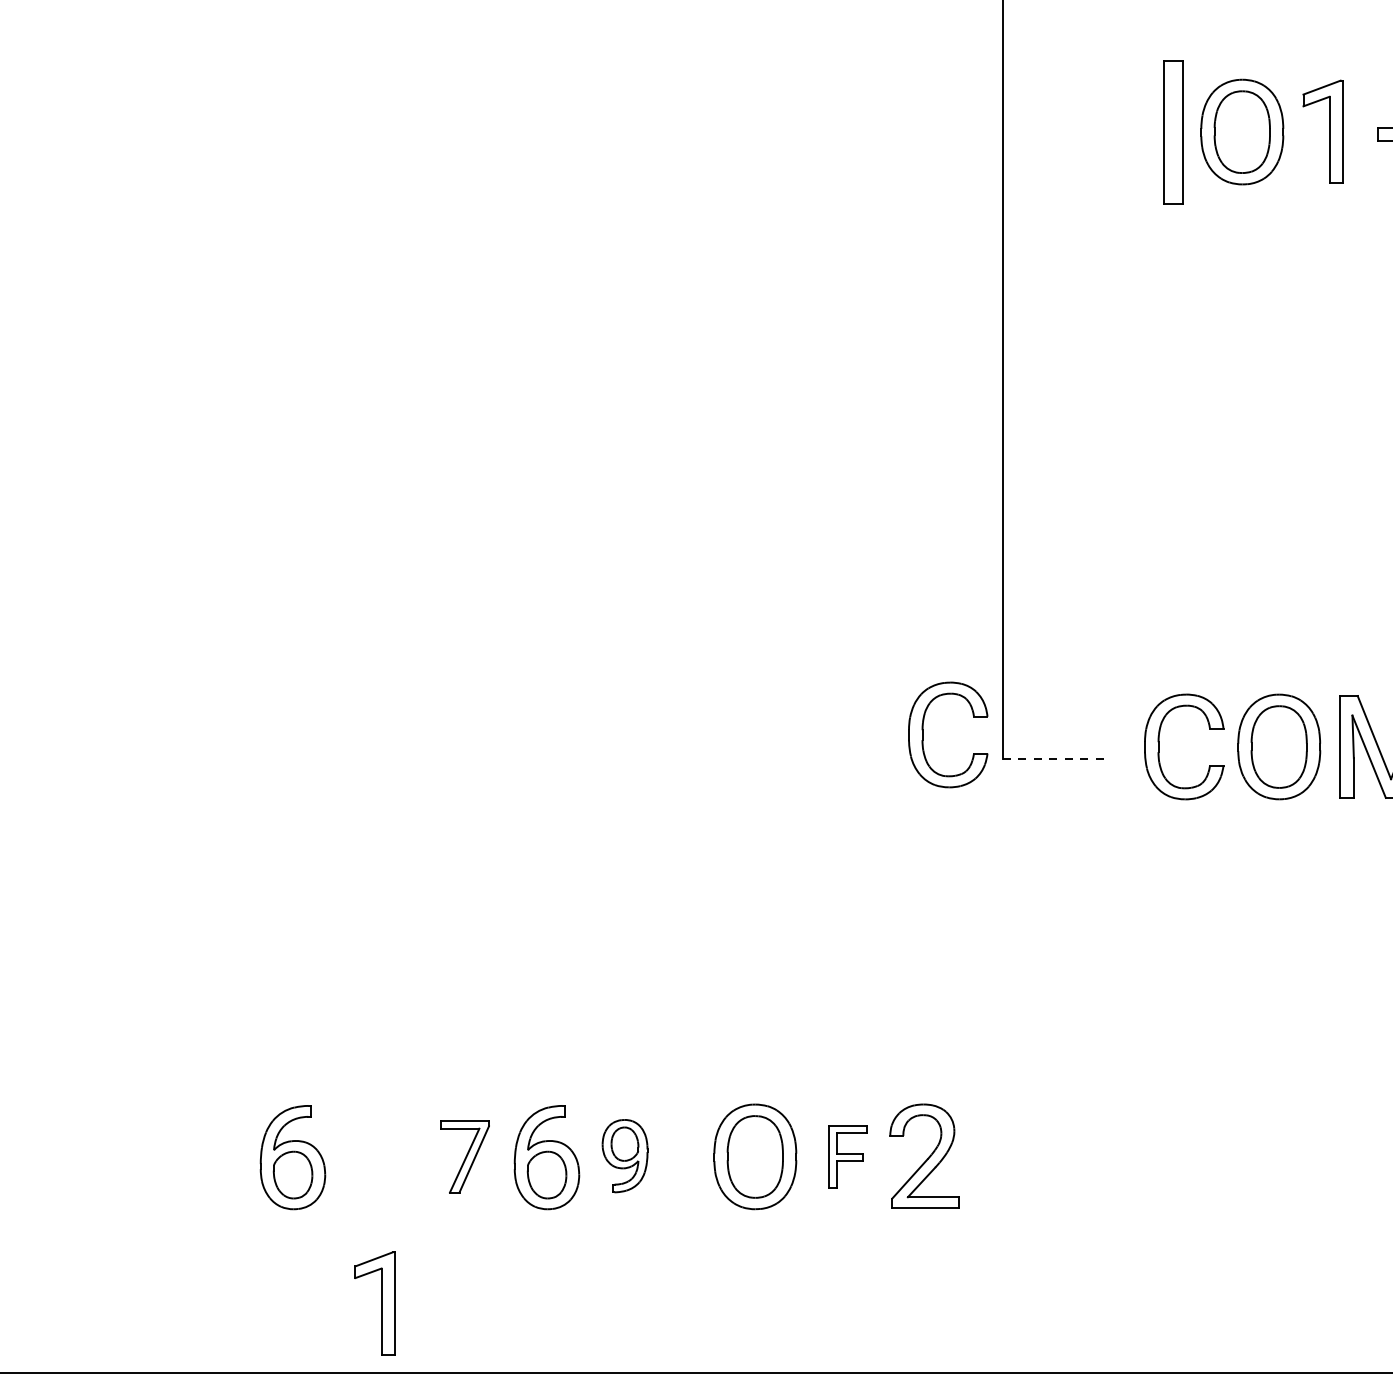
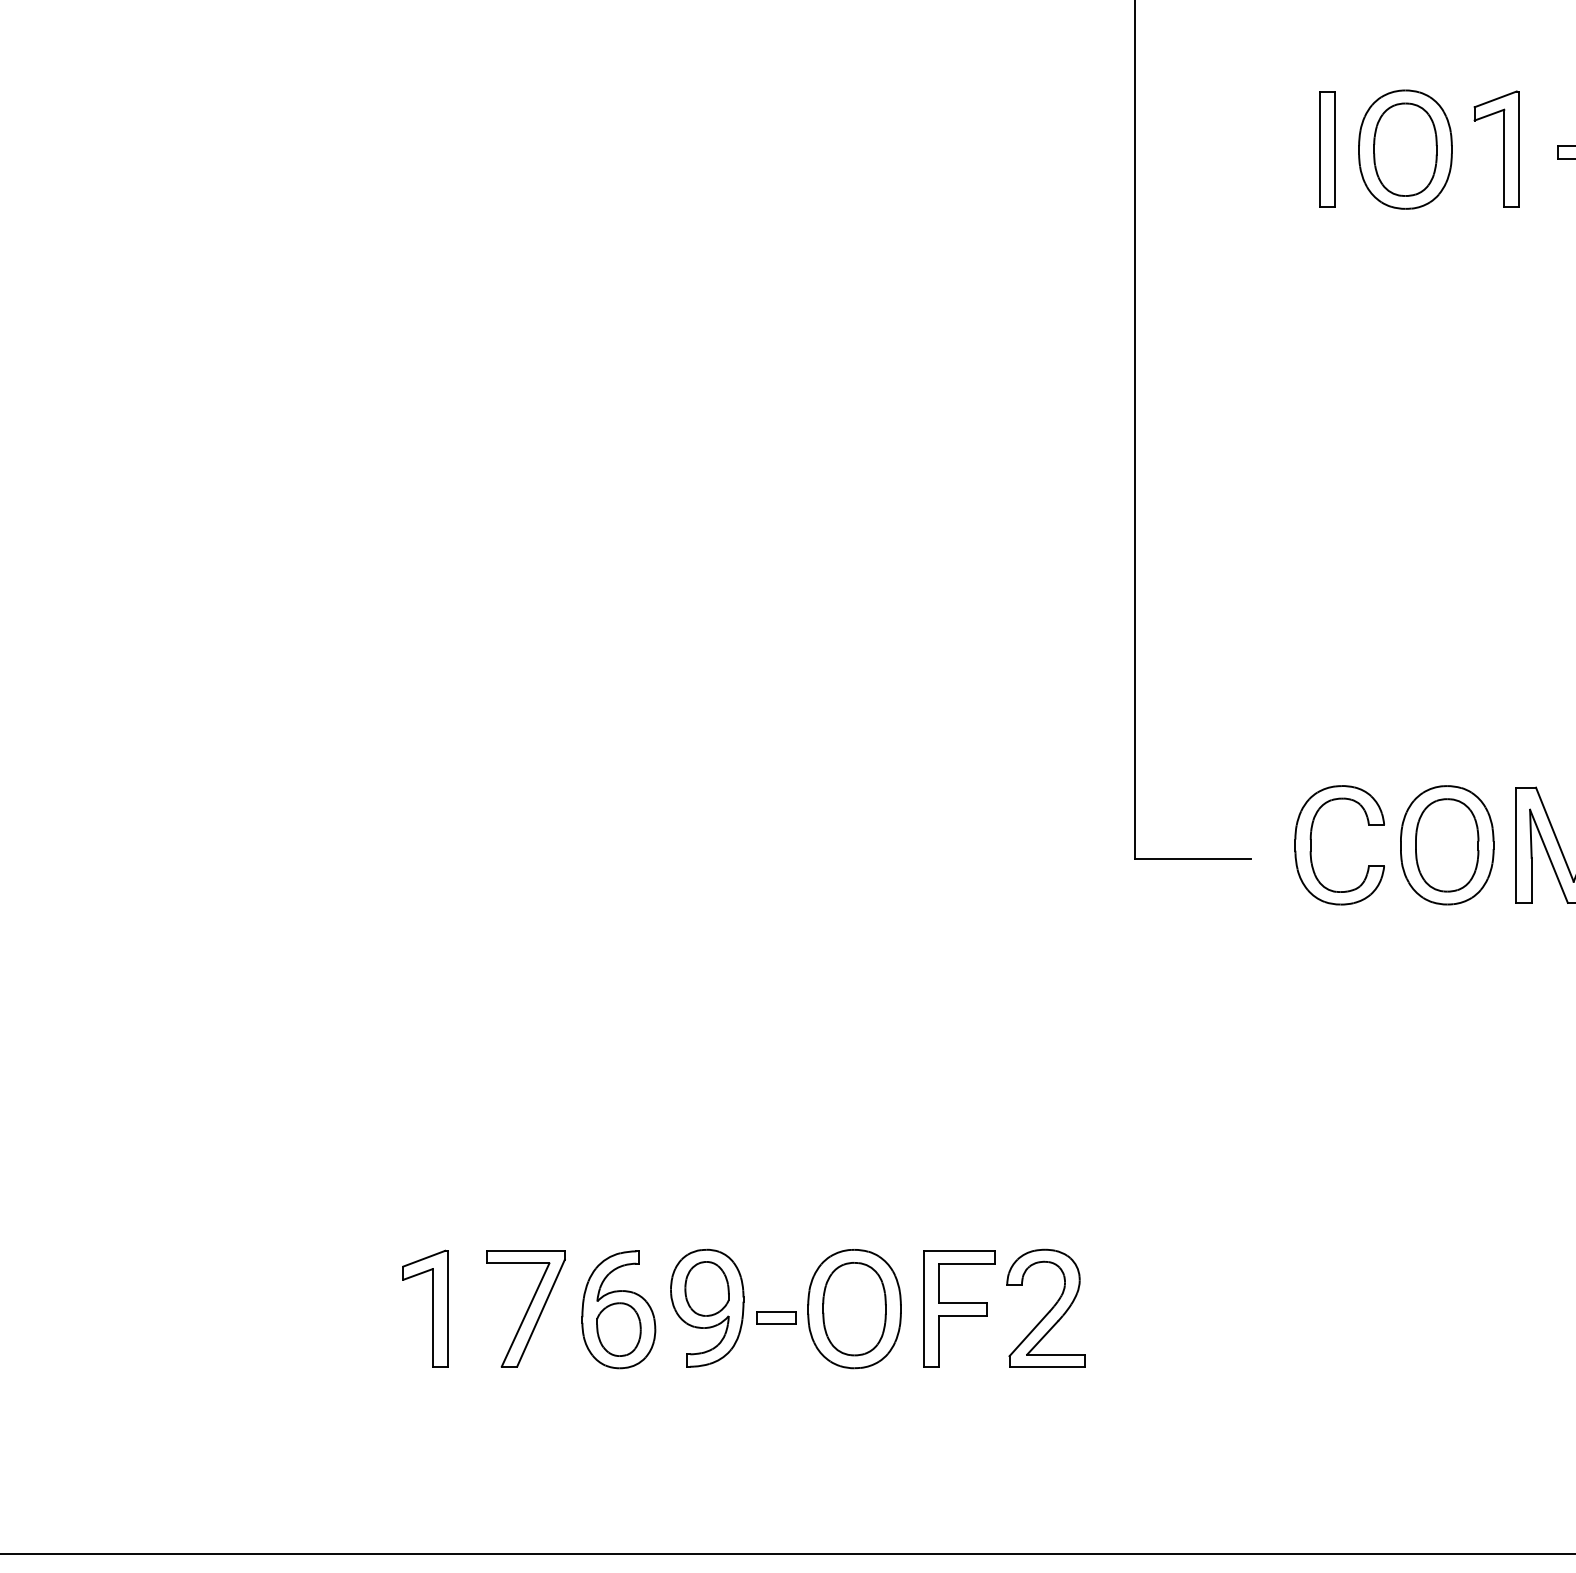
part: (1173, 131) -> (1327, 149), size x0.71
part: (923, 734) -> (1044, 831), removed
line: (1054, 758) -> (1193, 858), dashed -> solid
part: (624, 1155) -> (706, 1307), size x1.43
part: (464, 1156) -> (525, 1308), size x1.43
part: (848, 1156) -> (959, 1308), size x1.67
part: (292, 1157) -> (330, 1309), removed
part: (685, 1164) -> (775, 1317), added
part: (381, 1303) -> (432, 1308), moved

